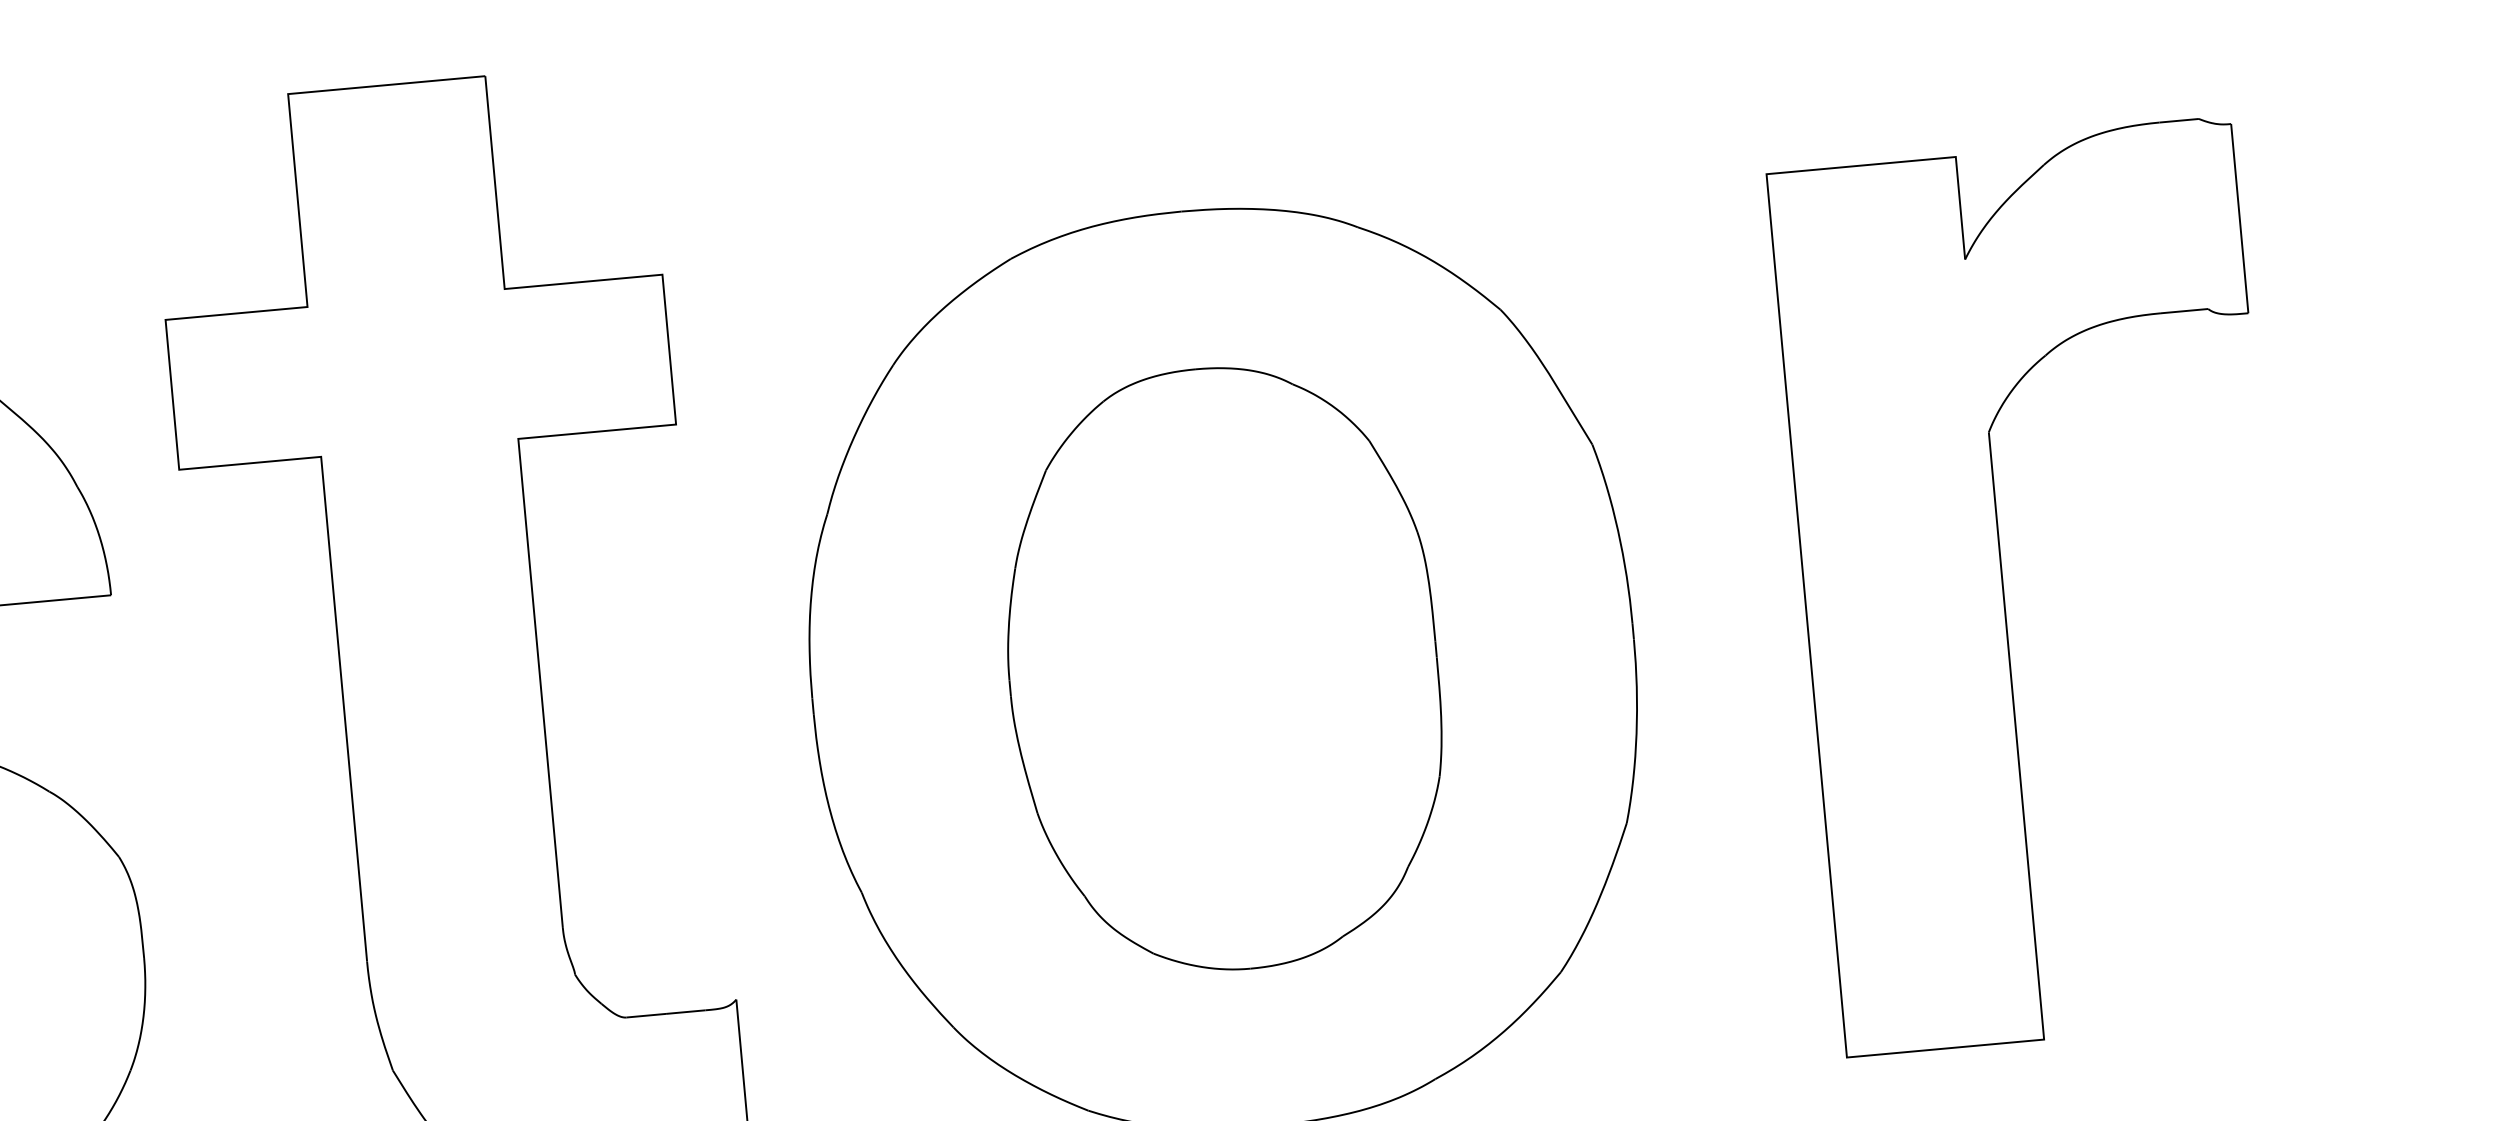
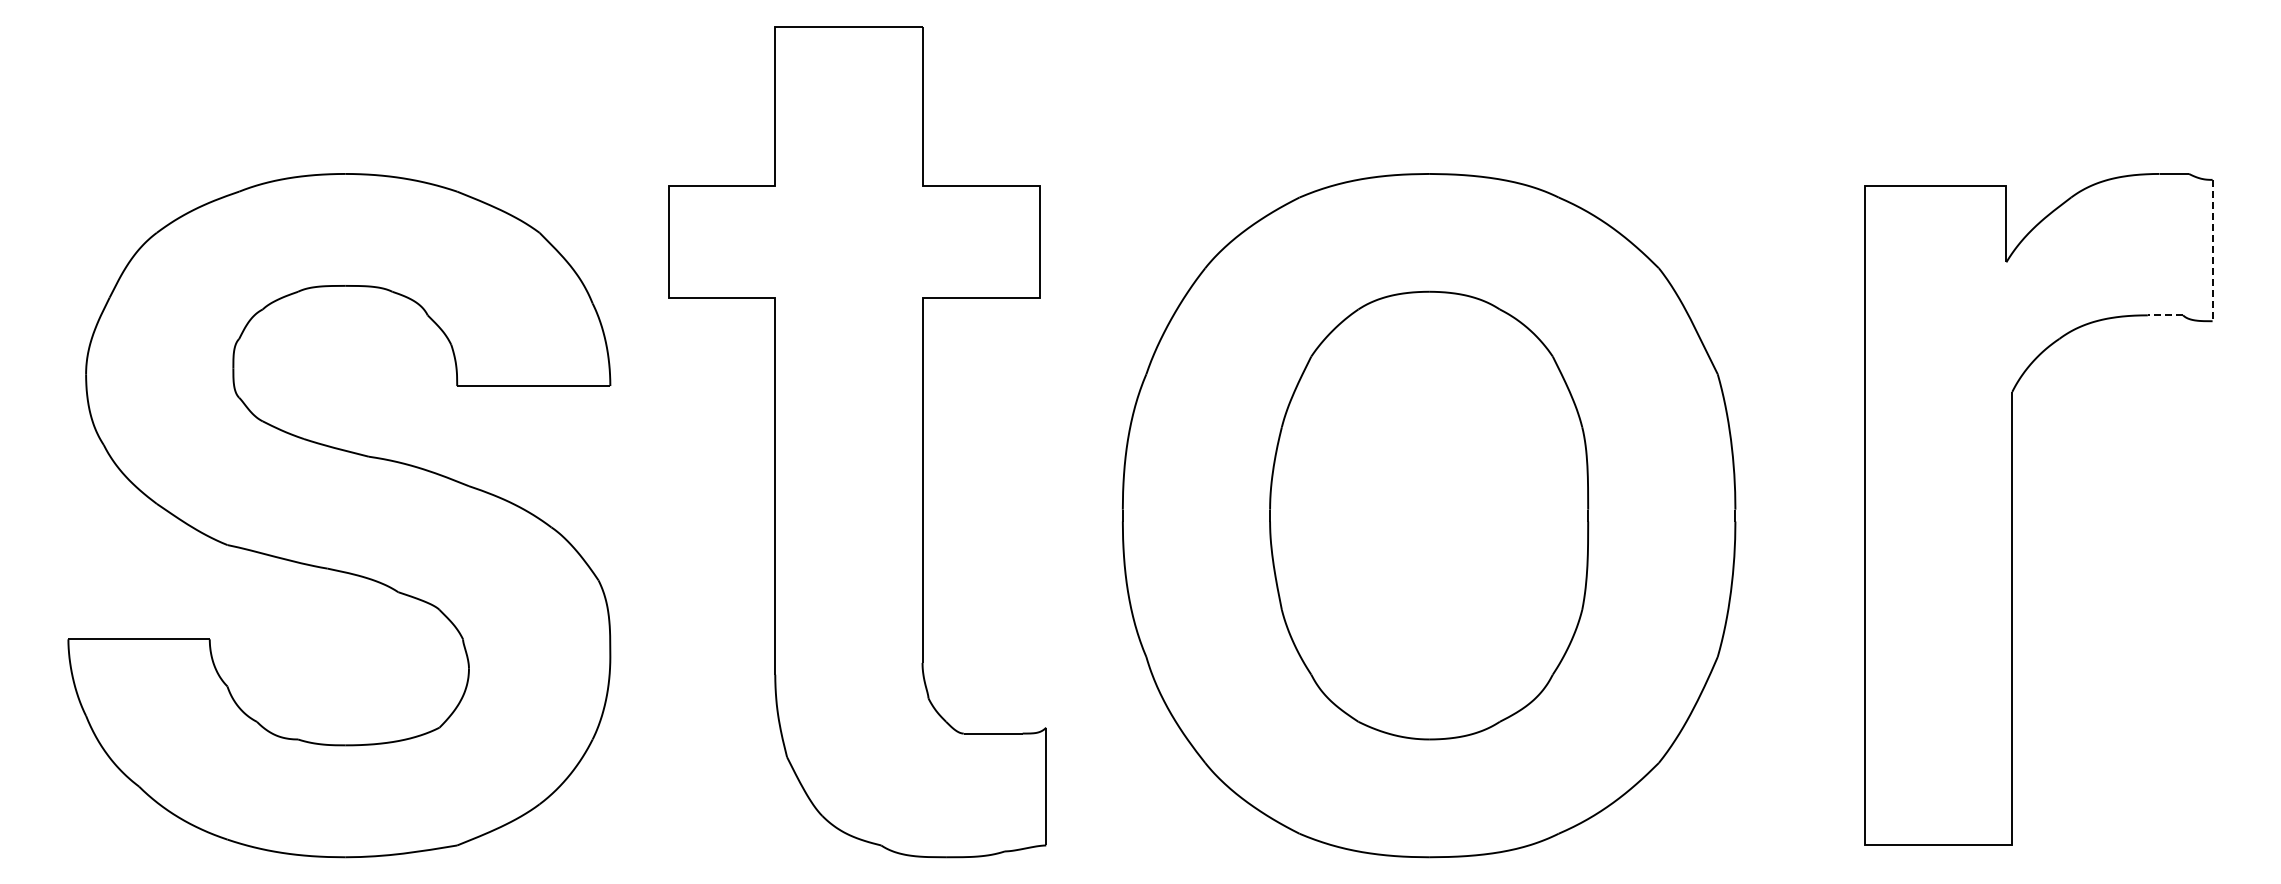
line: (2239, 218) -> (2212, 250), solid -> dashed
line: (2184, 311) -> (2165, 315), solid -> dashed

